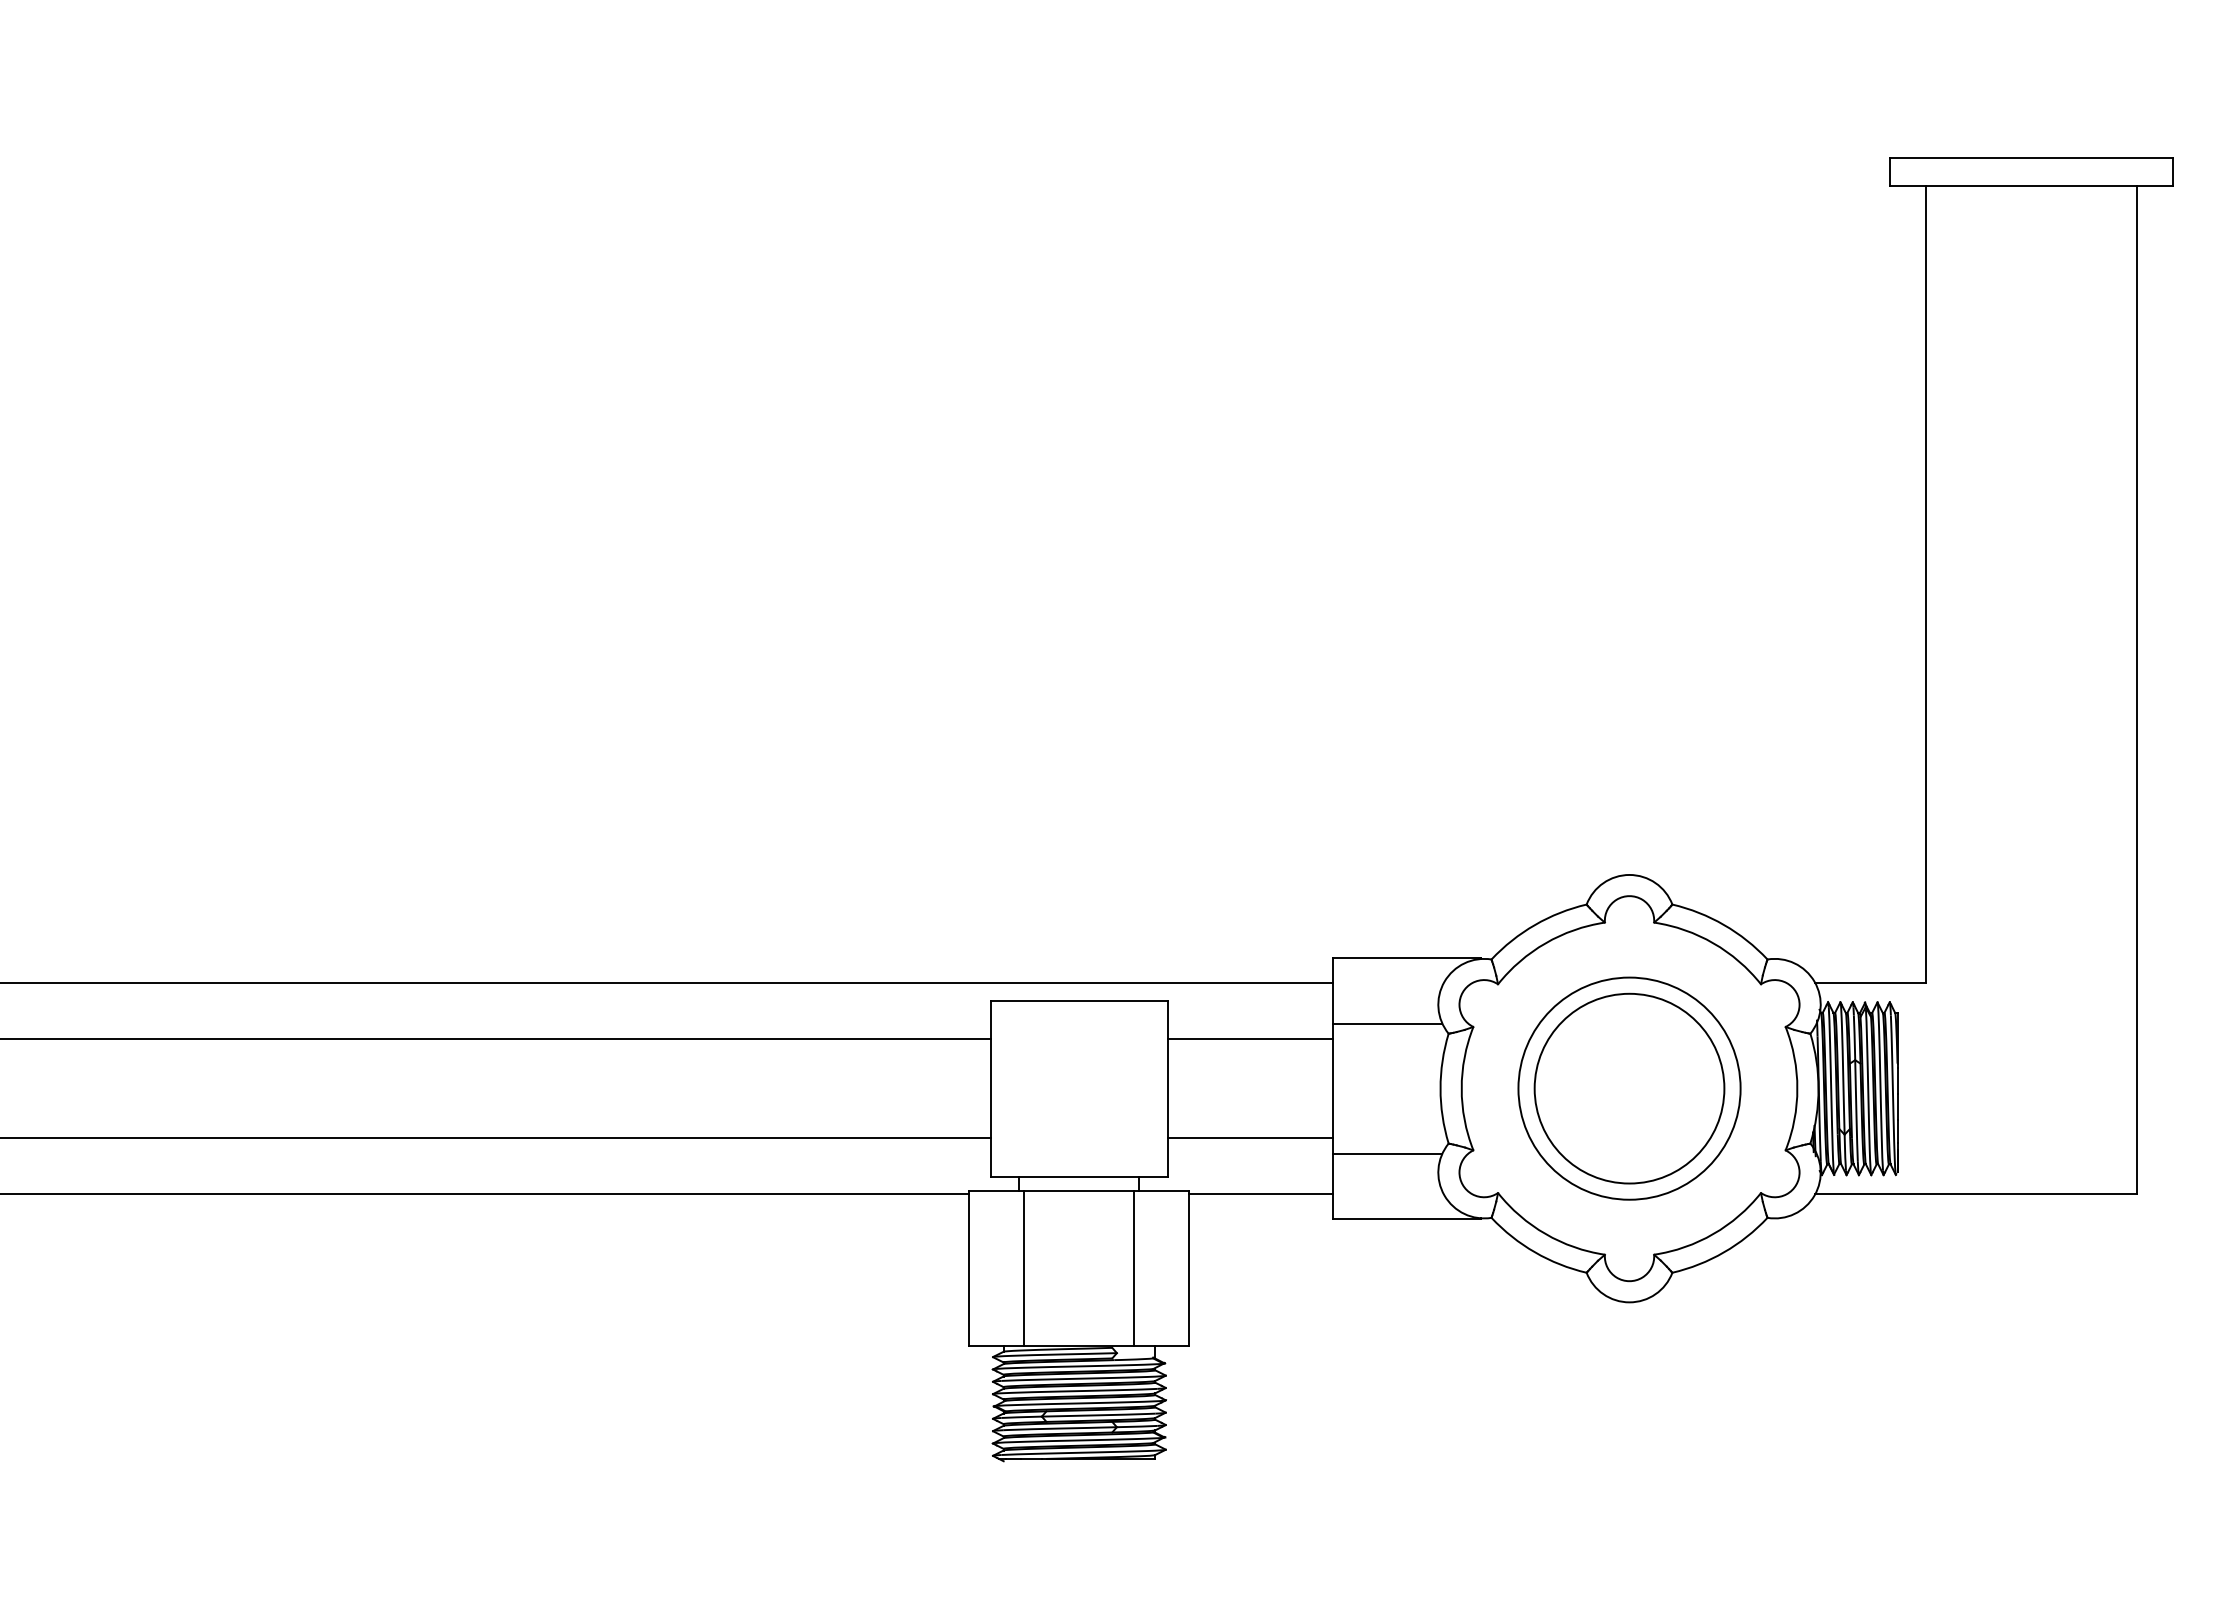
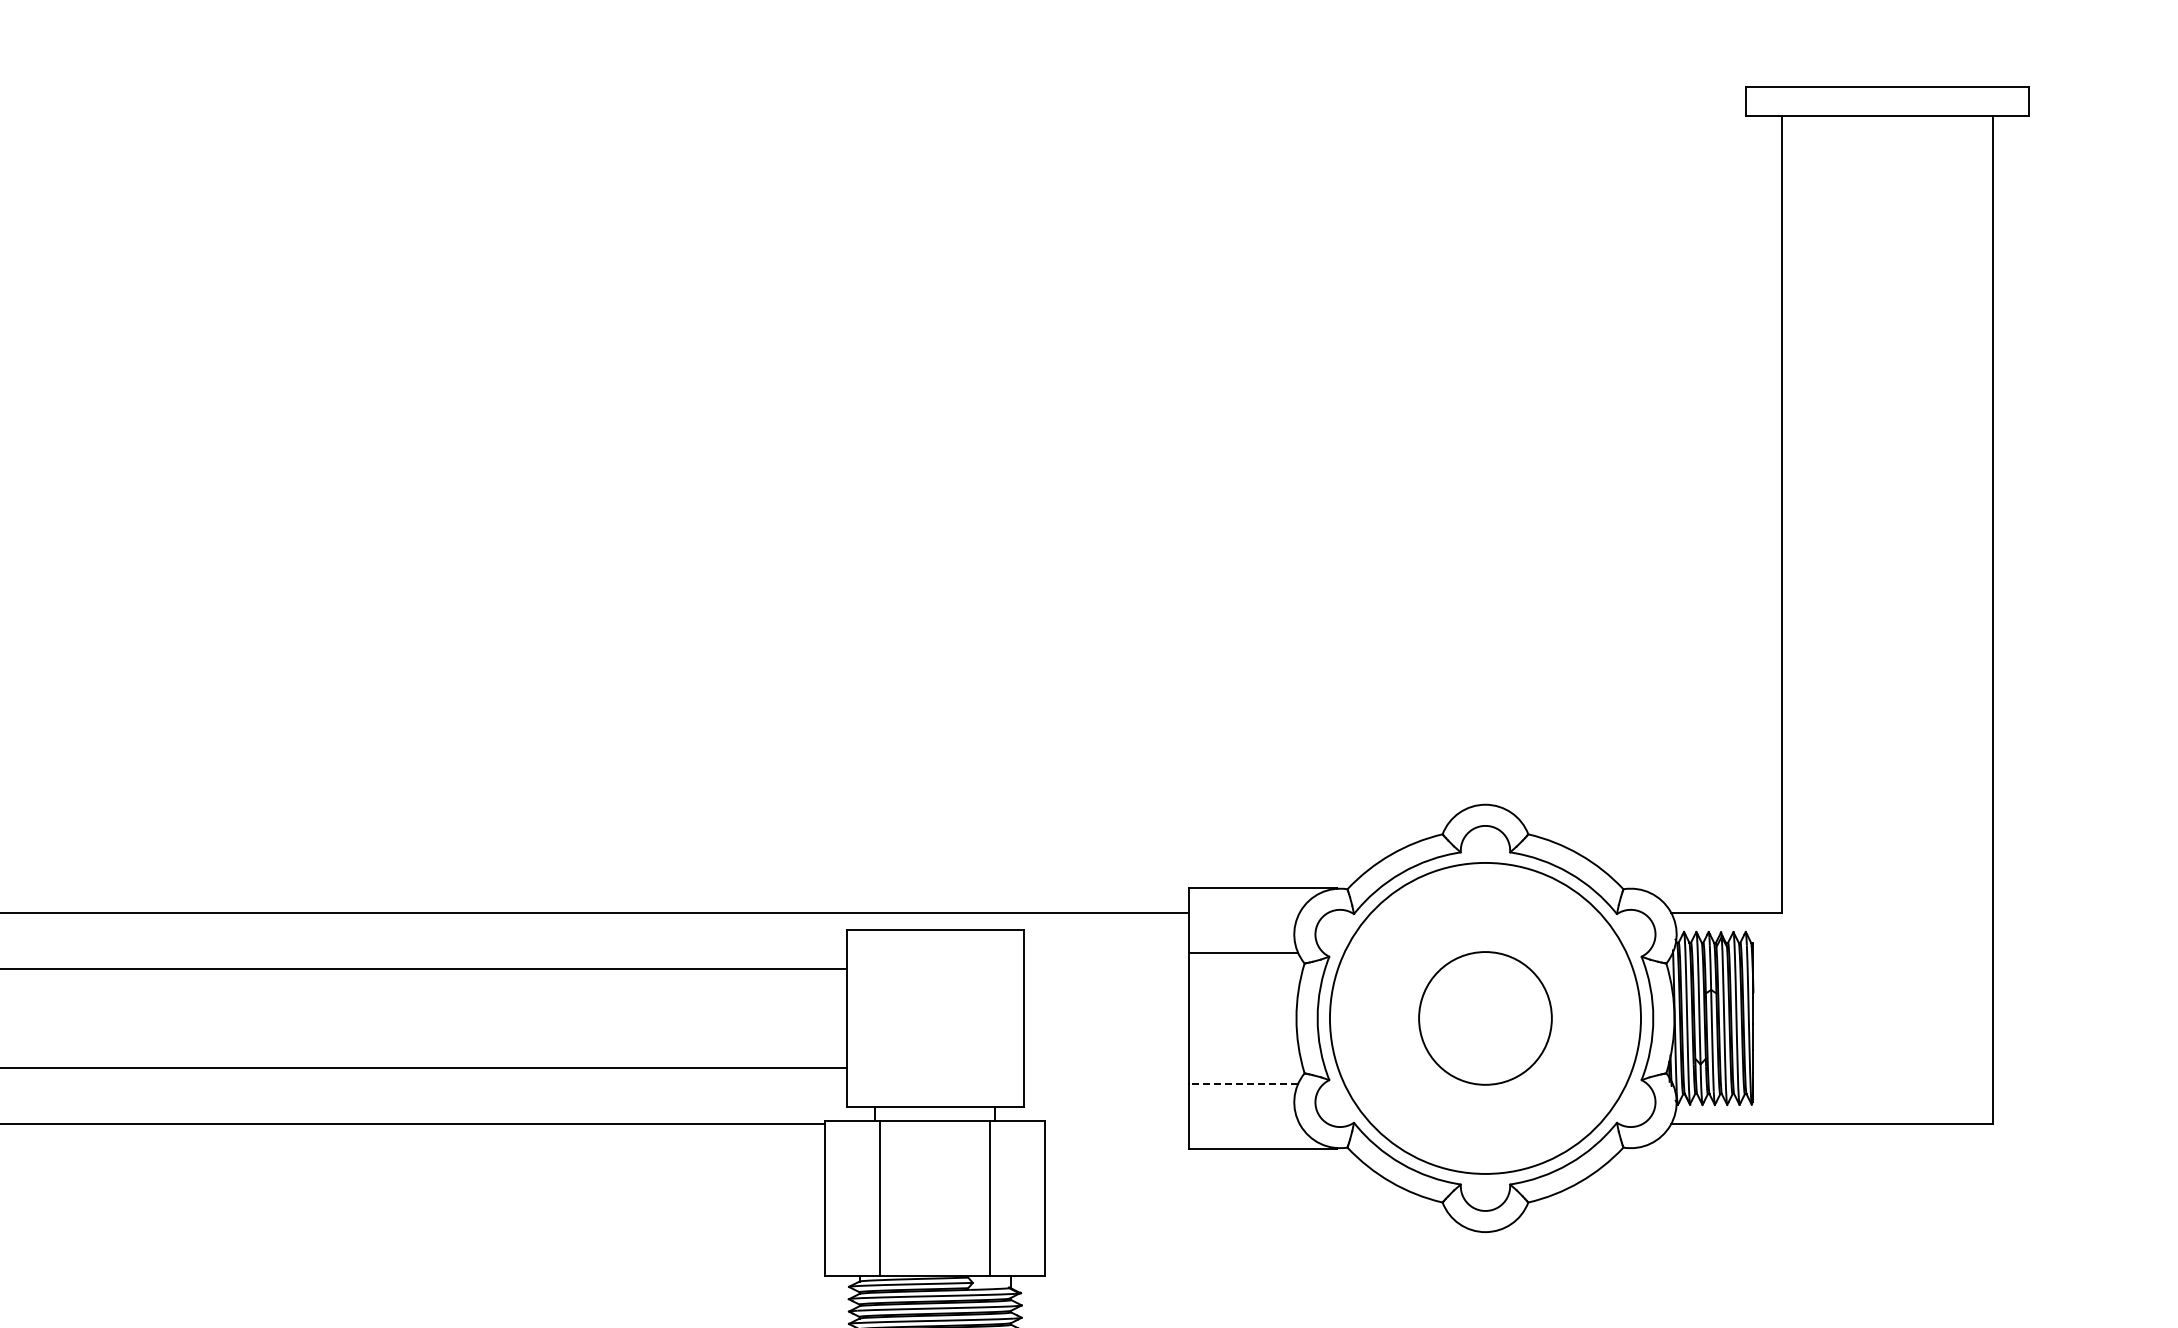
line: (1250, 1039) -> (1106, 969), removed
circle: (1629, 1088) -> (1485, 1018), size x0.7
circle: (1629, 1088) -> (1485, 1018), size x1.4
line: (1250, 1138) -> (1106, 1068), removed
line: (1387, 1153) -> (1243, 1083), solid -> dashed
line: (1261, 1194) -> (1117, 1124), removed

